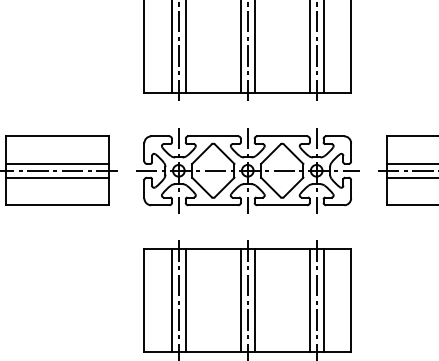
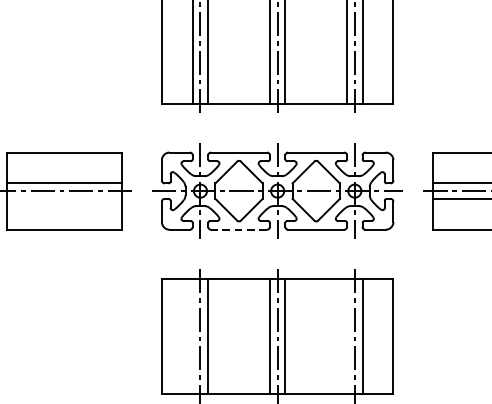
line: (57, 177) -> (64, 198), removed
line: (213, 205) -> (239, 229), solid -> dashed
line: (171, 300) -> (192, 336), removed
line: (309, 300) -> (346, 336), removed

